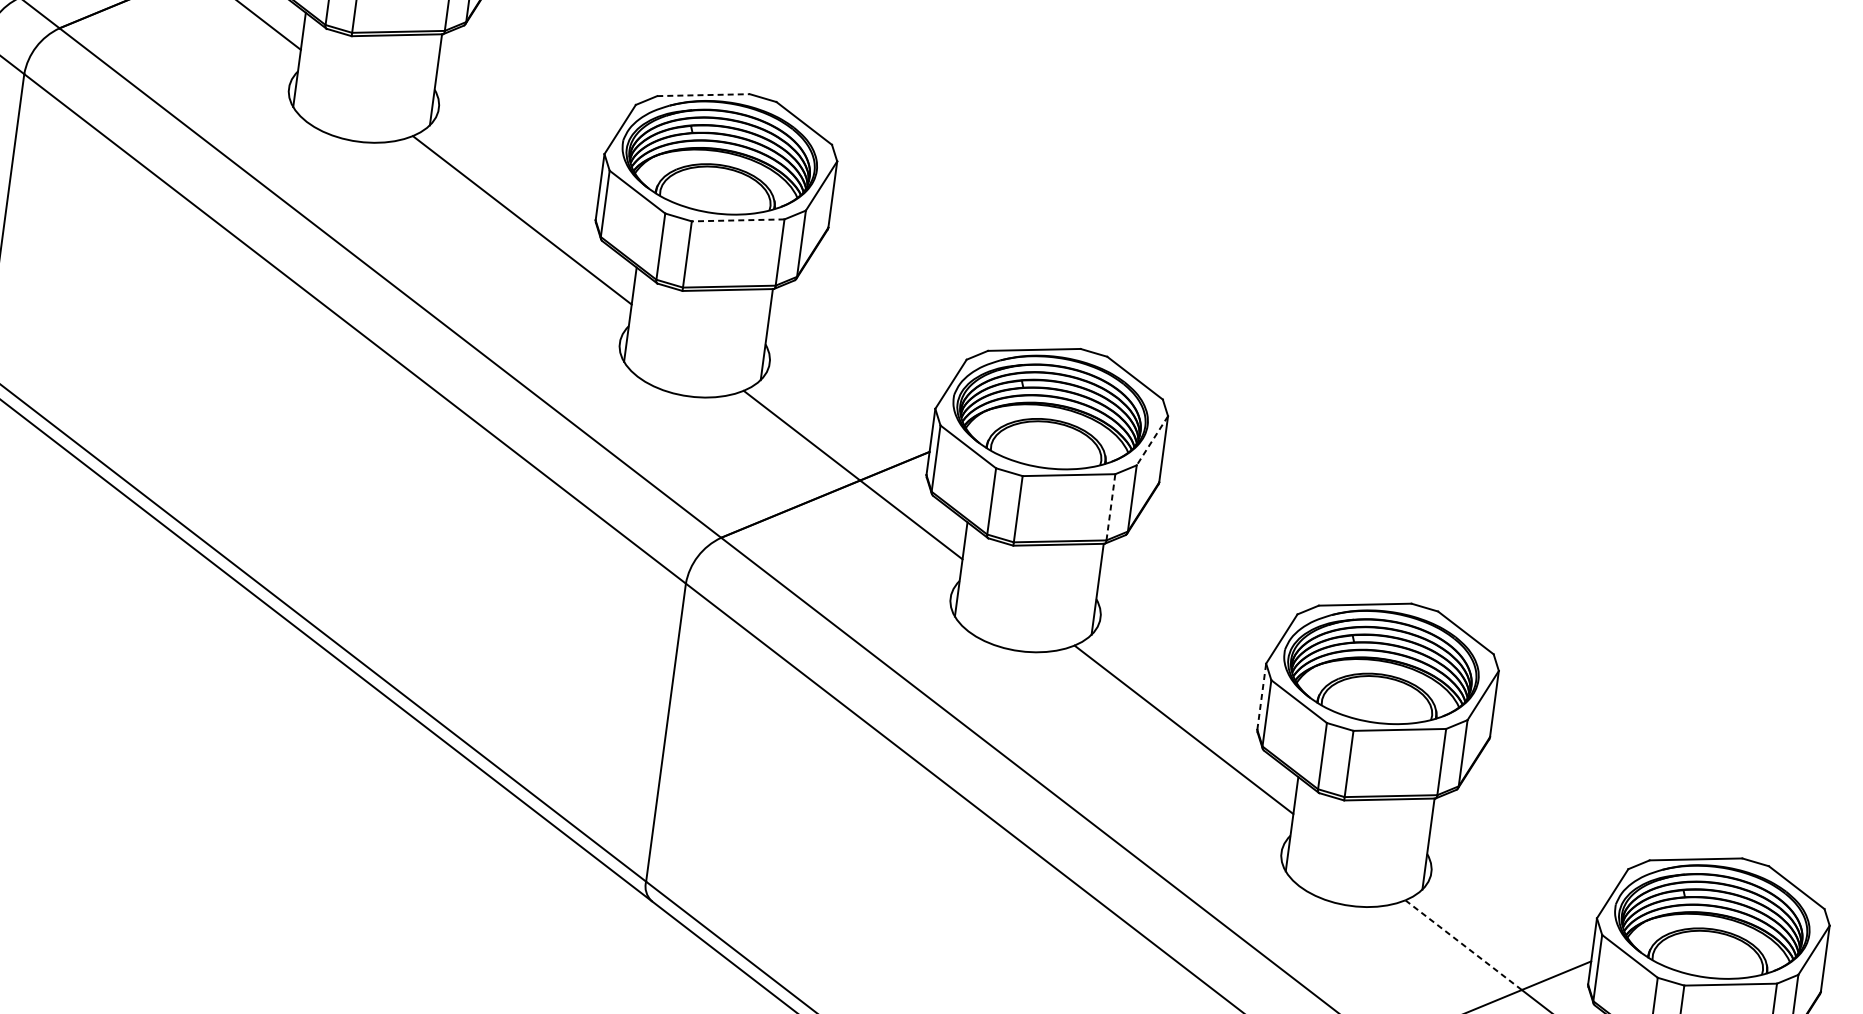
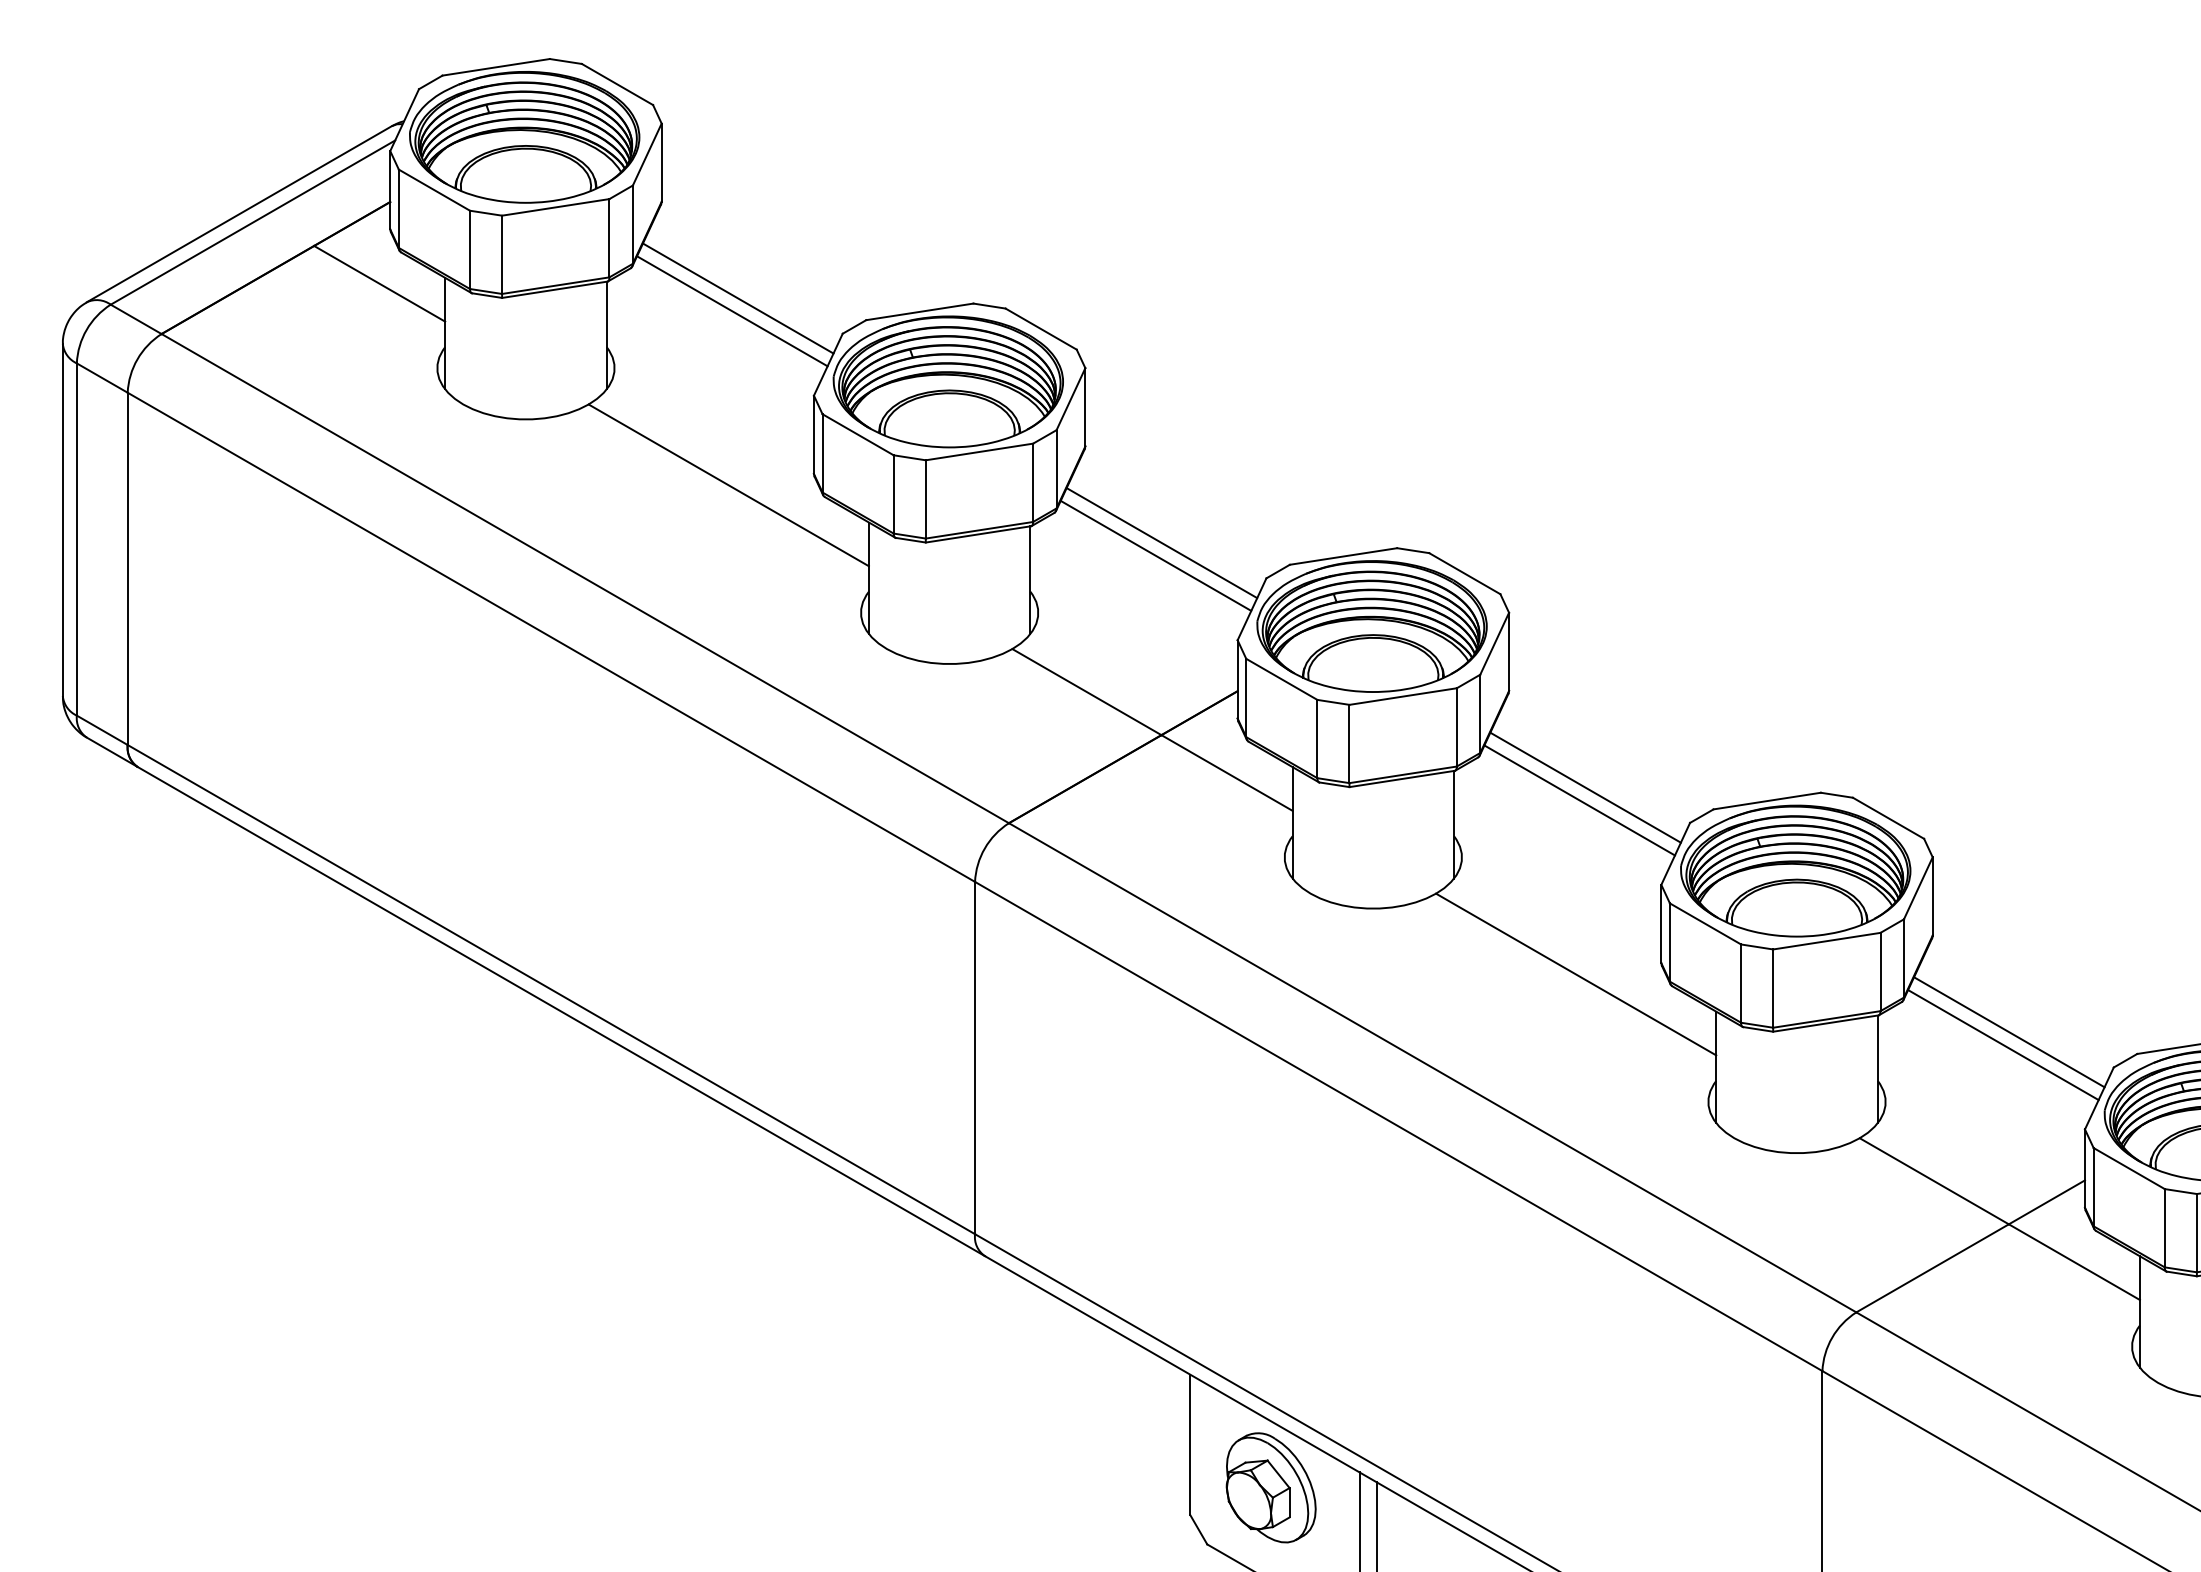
line: (550, 63) -> (737, 298), added
line: (545, 73) -> (732, 311), added
line: (704, 94) -> (920, 311), dashed -> solid
line: (737, 220) -> (978, 452), dashed -> solid
line: (881, 318) -> (1161, 543), added
line: (875, 327) -> (1155, 555), added
line: (1152, 441) -> (1494, 644), dashed -> solid
line: (1110, 506) -> (1456, 726), dashed -> solid
line: (1213, 572) -> (1585, 787), added
line: (1206, 582) -> (1579, 800), added
line: (1261, 696) -> (1661, 923), dashed -> solid
line: (1544, 827) -> (2009, 1032), added
line: (1537, 838) -> (2003, 1045), added
line: (1463, 945) -> (1934, 1181), dashed -> solid

